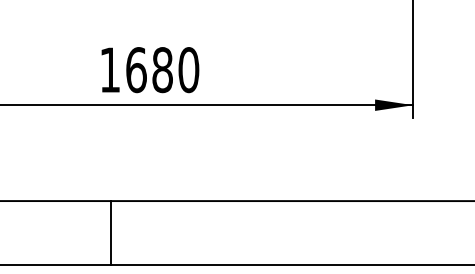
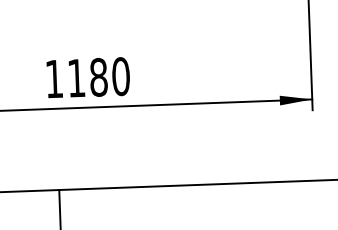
text: (136, 70) -> (76, 78), 1680 -> 1180

